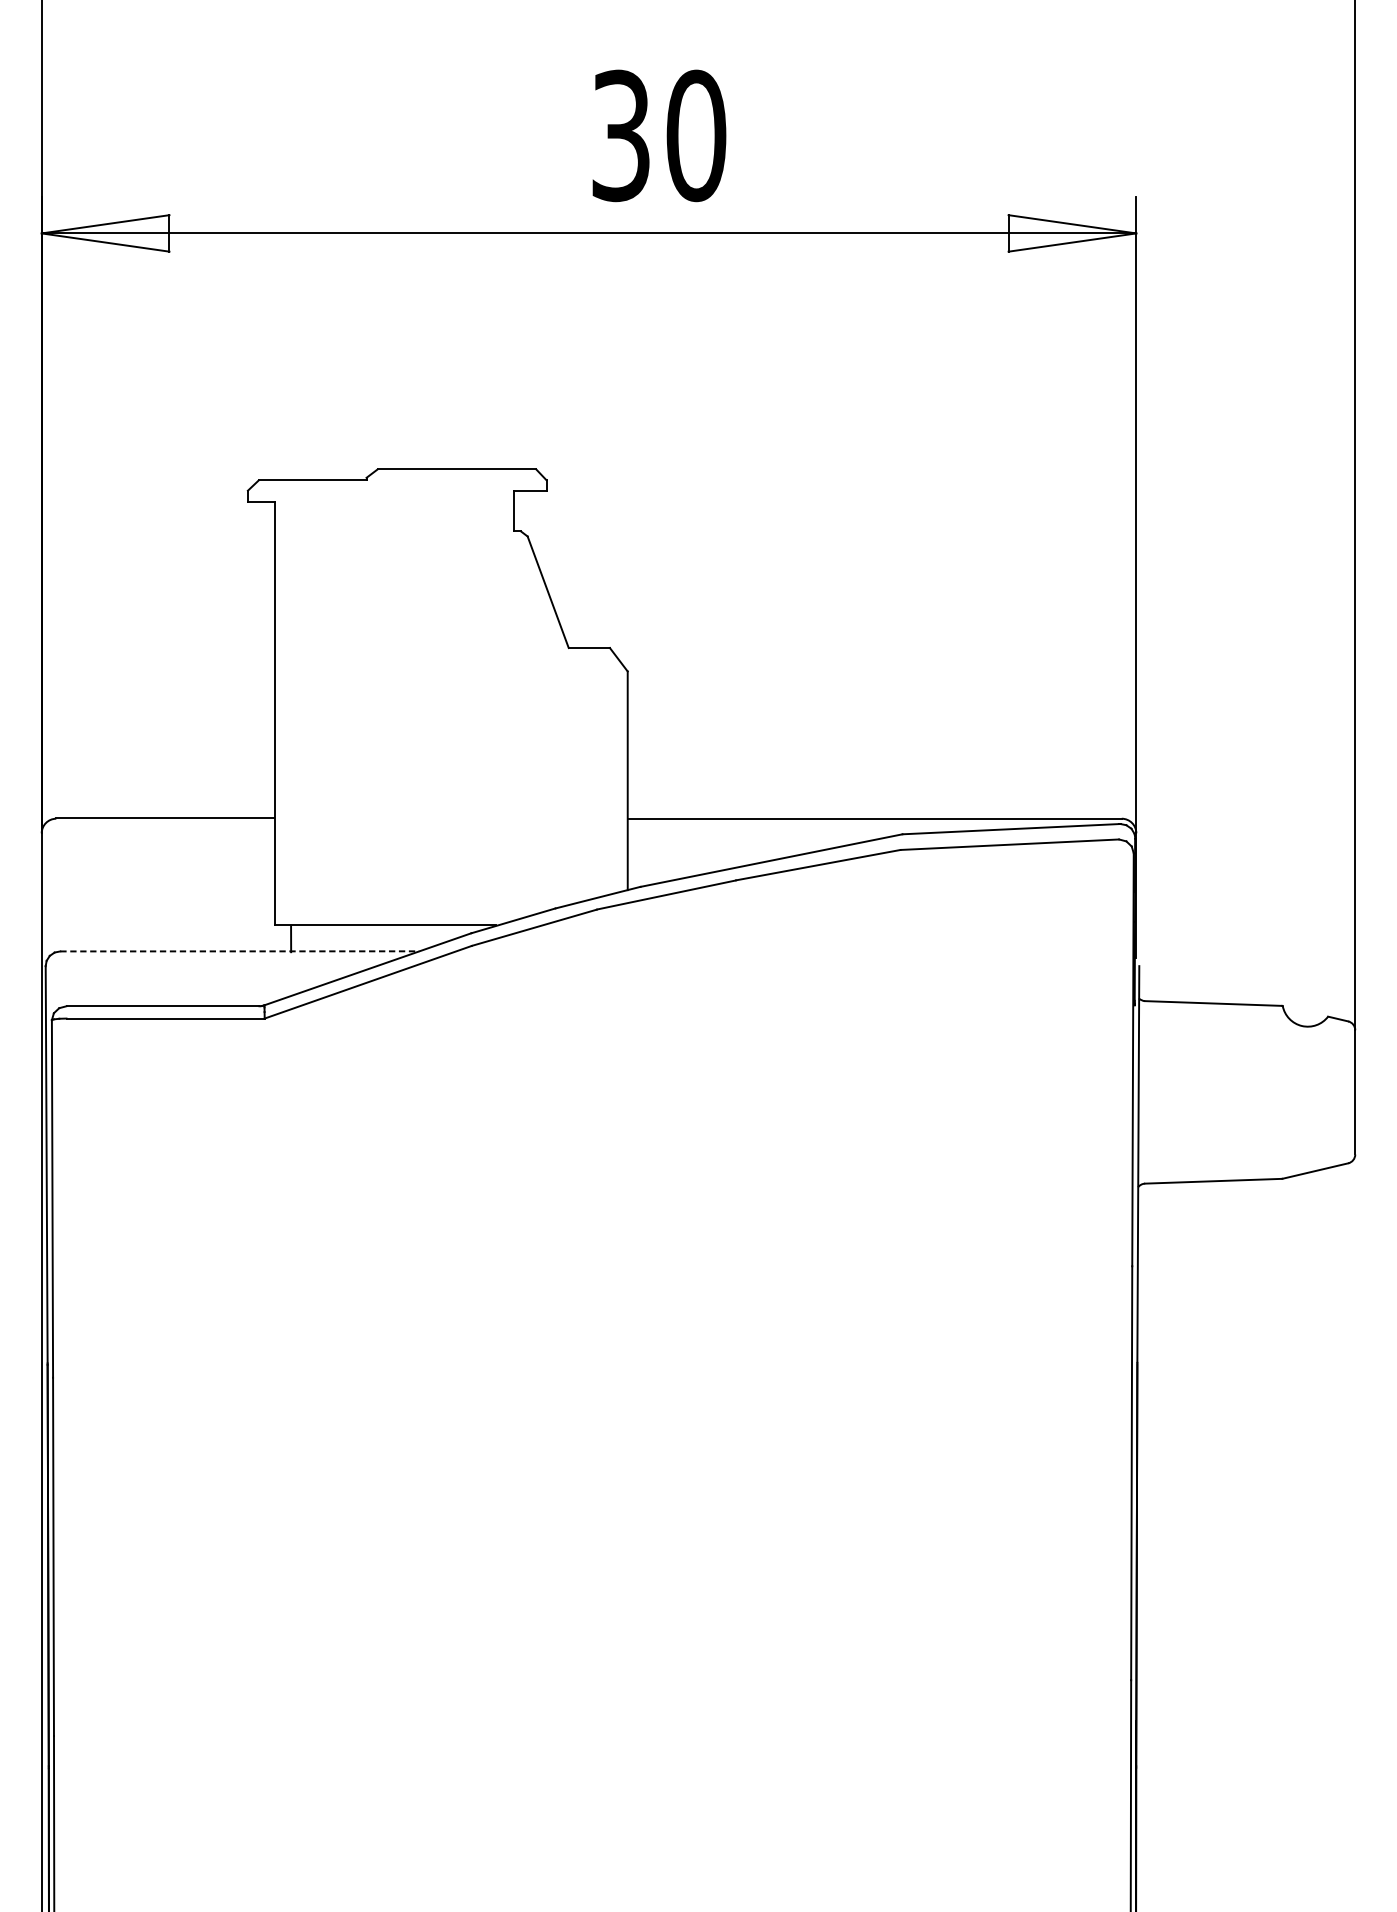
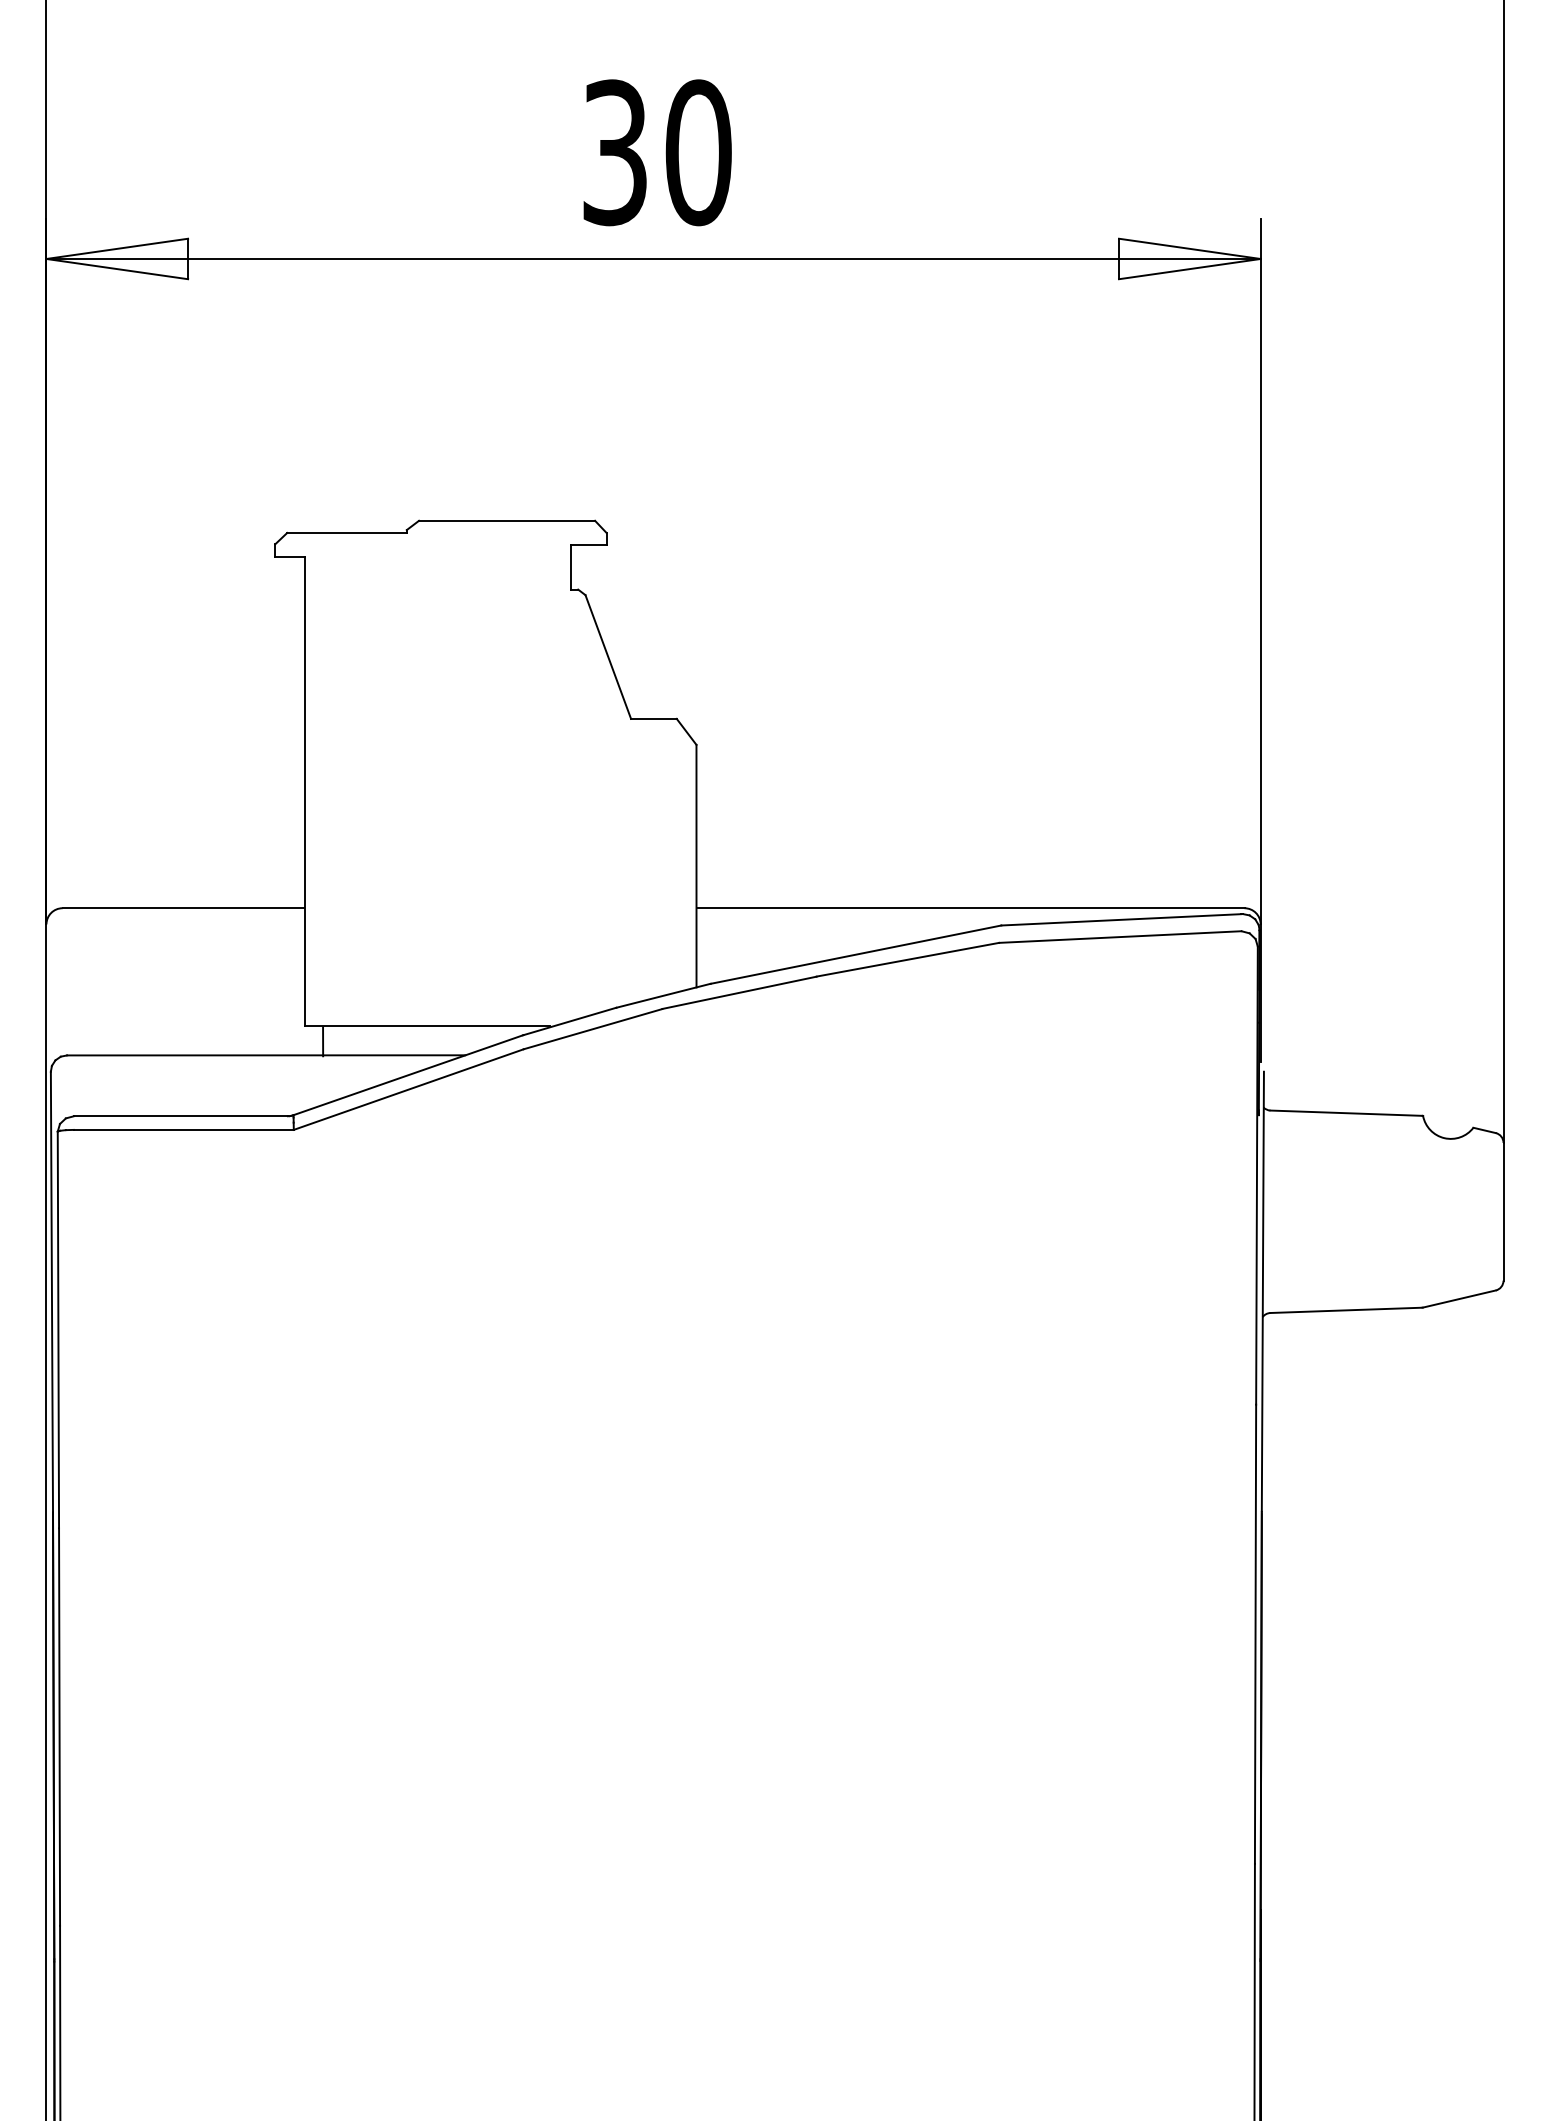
text: (659, 135) -> (657, 152), moved
line: (240, 951) -> (266, 1055), dashed -> solid

